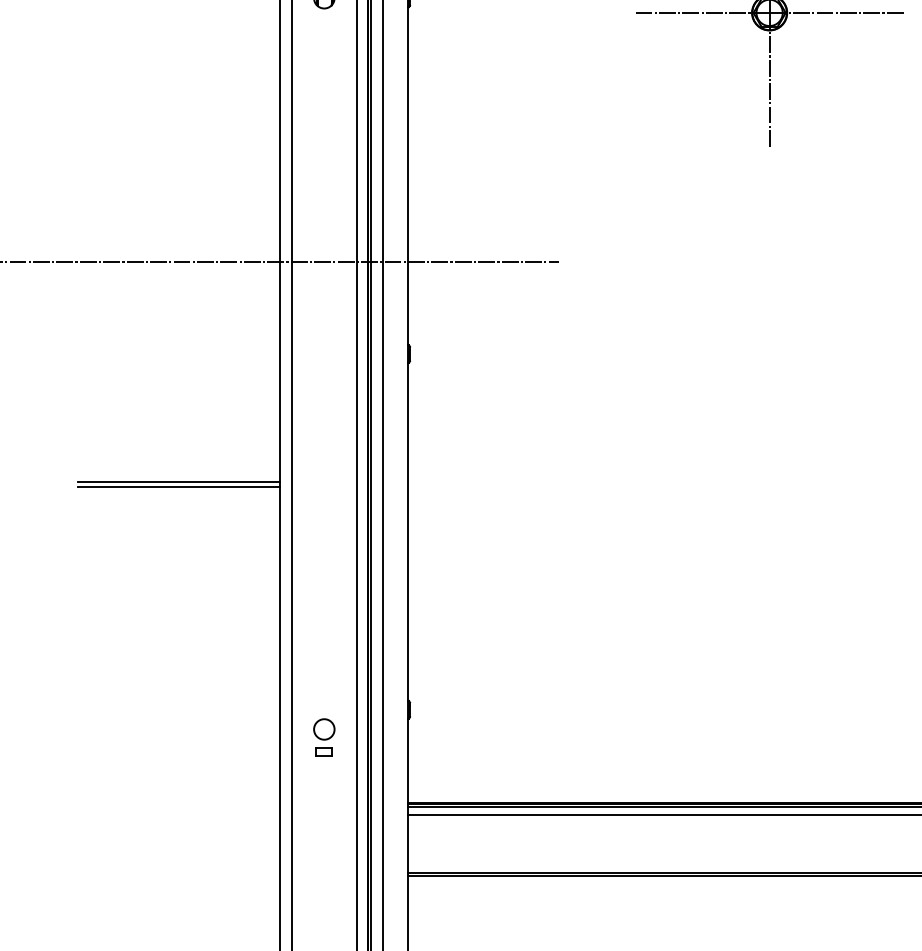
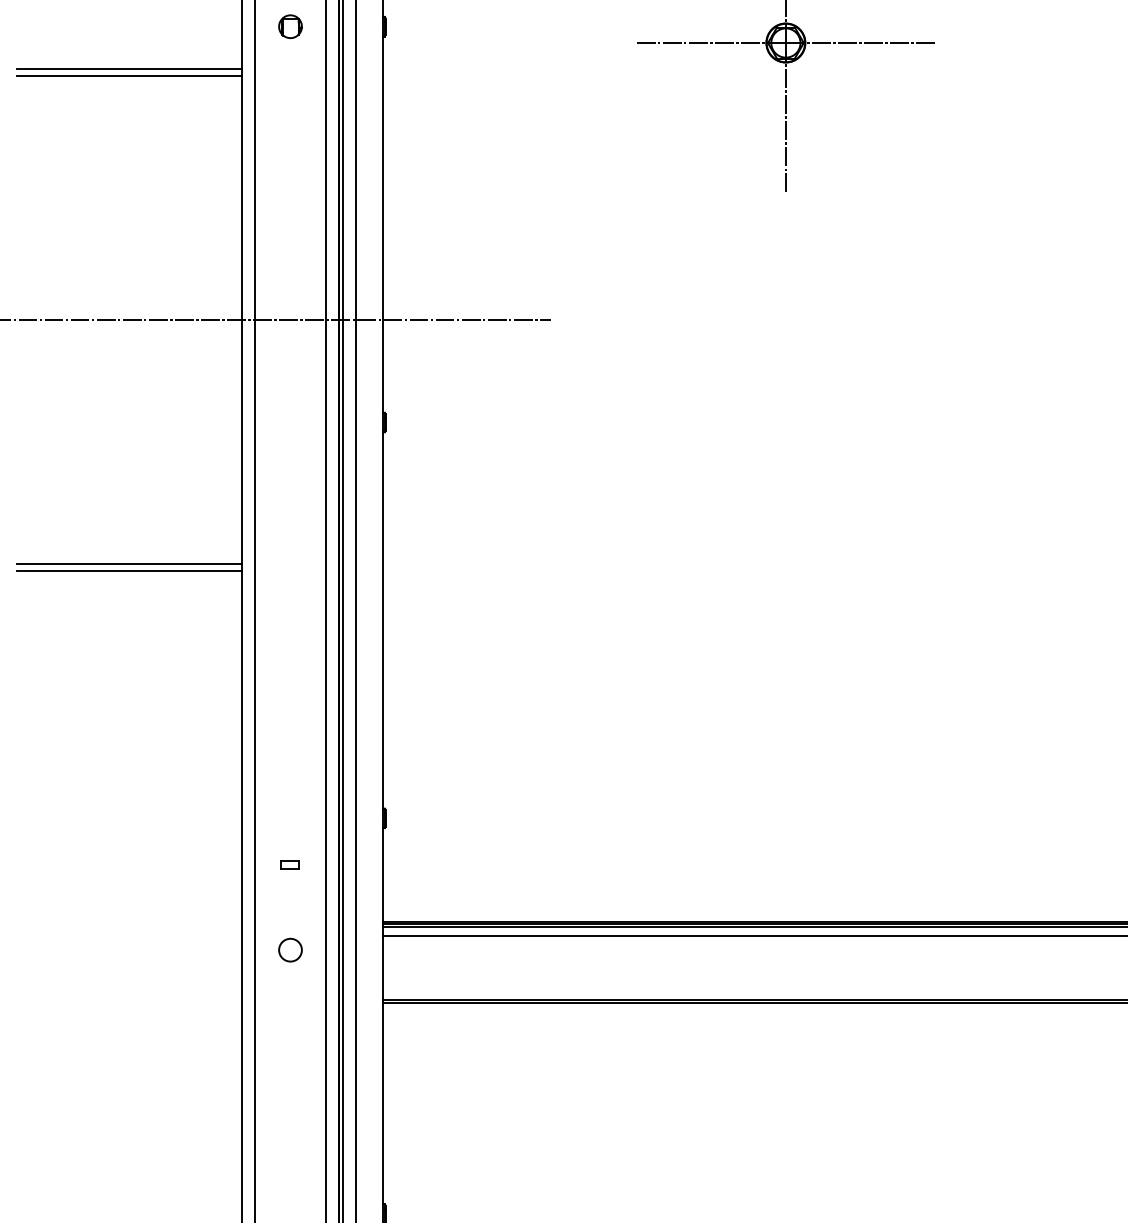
line: (178, 36) -> (128, 69), added
line: (178, 42) -> (128, 75), added
circle: (324, 728) -> (290, 949), moved

